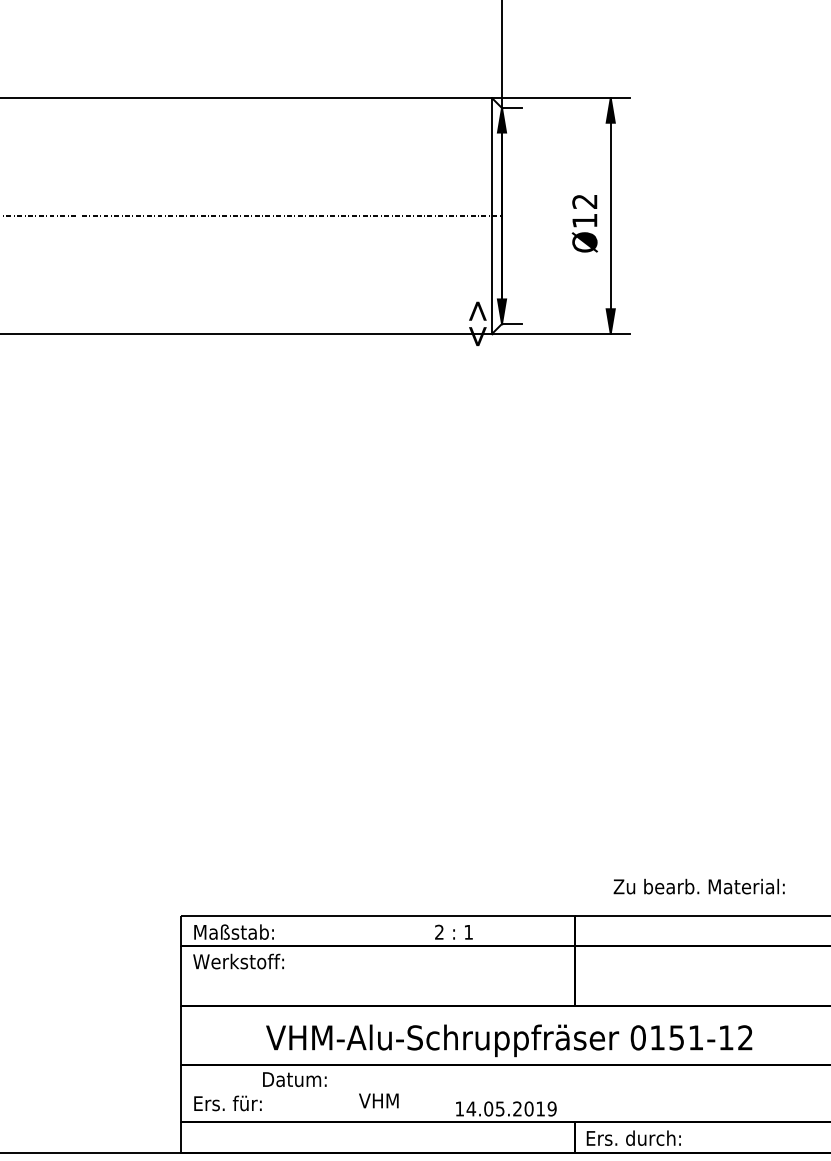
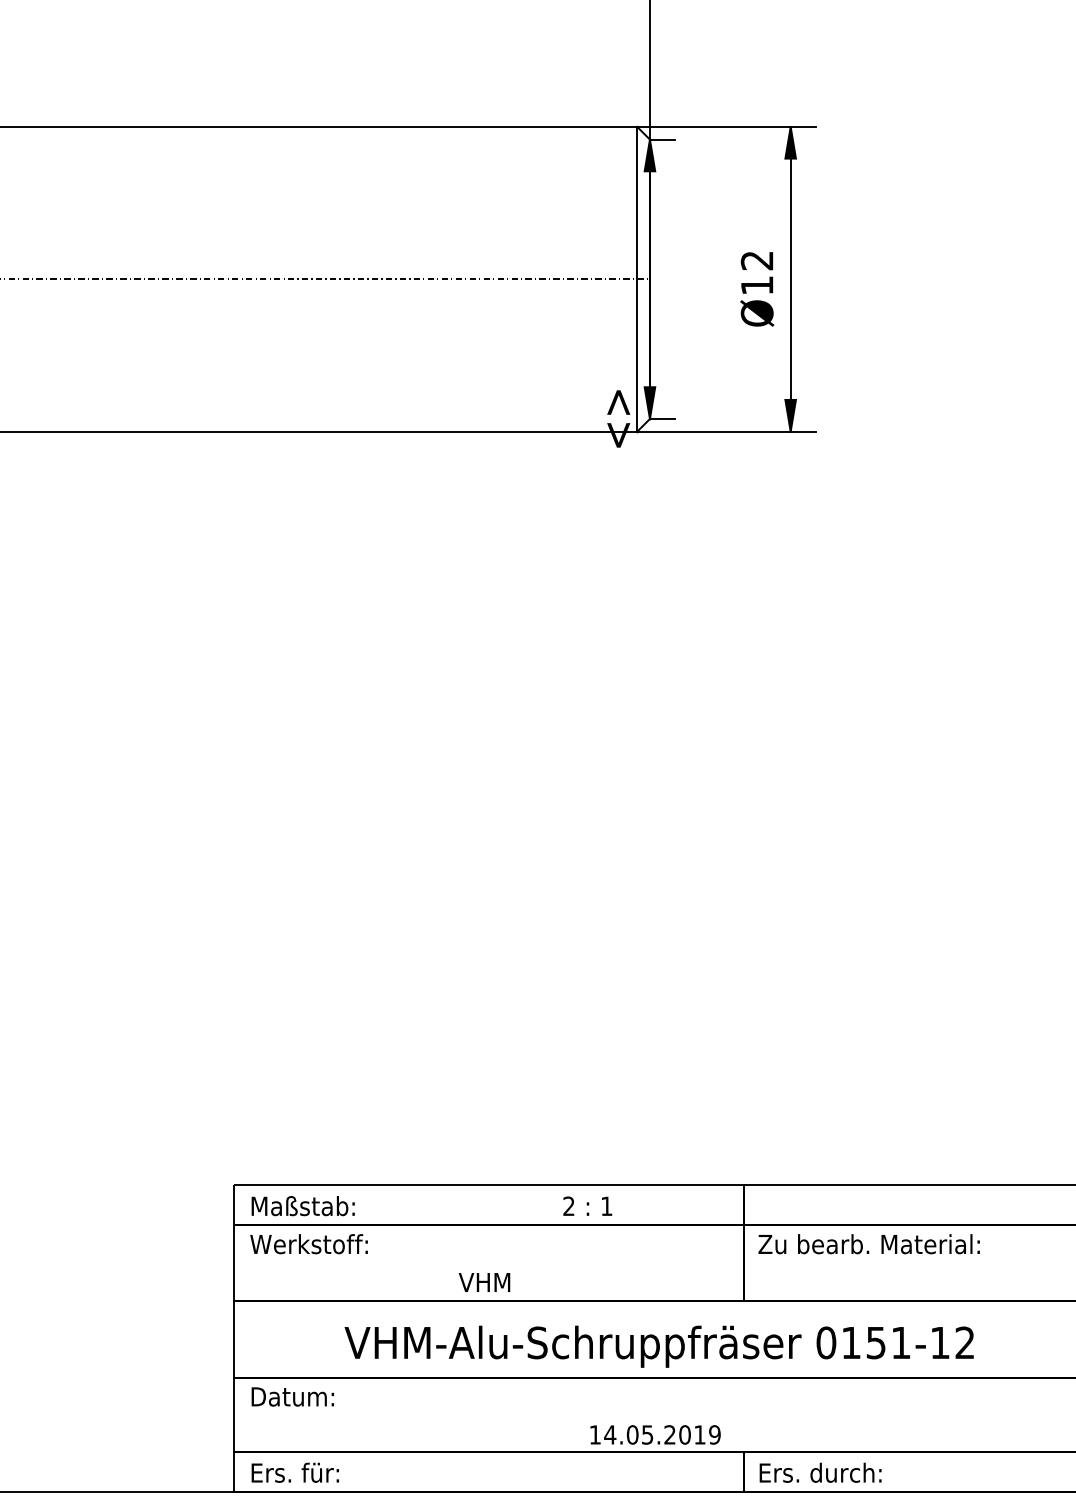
text: (698, 886) -> (868, 1244), moved
text: (294, 1079) -> (292, 1396), moved
text: (378, 1100) -> (484, 1282), moved
text: (227, 1103) -> (294, 1472), moved

